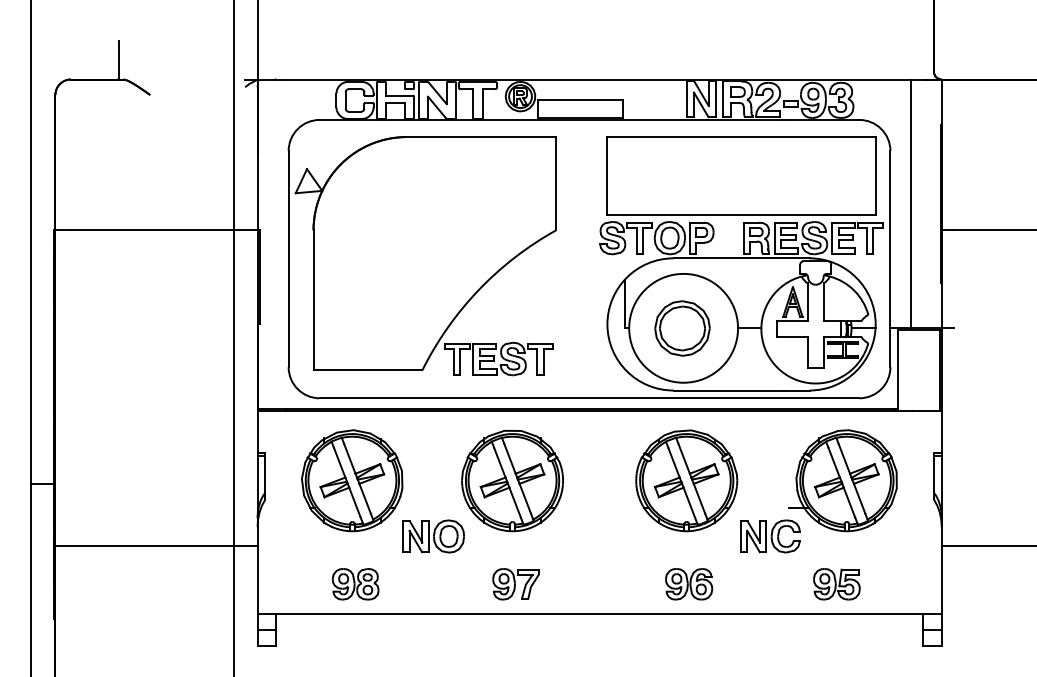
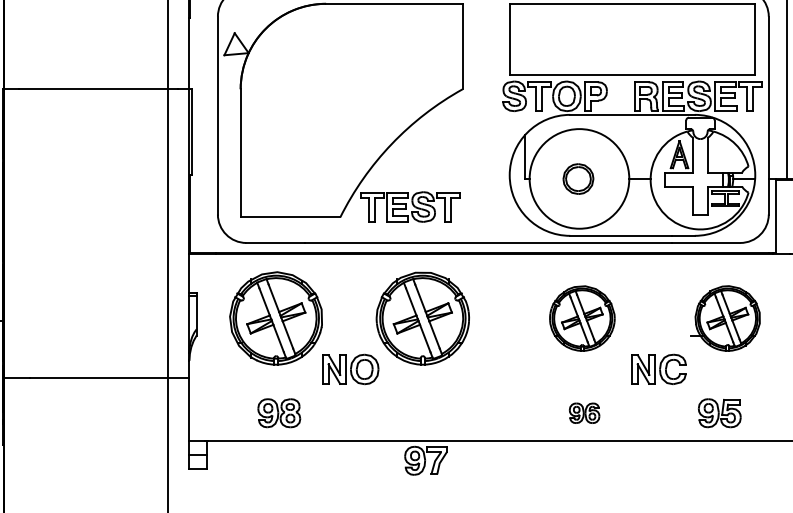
part: (682, 328) -> (578, 179), size x0.6
part: (686, 480) -> (582, 318), size x0.7
part: (842, 480) -> (724, 318), size x0.7
part: (515, 584) -> (425, 461), moved
part: (689, 584) -> (584, 413), size x0.7

